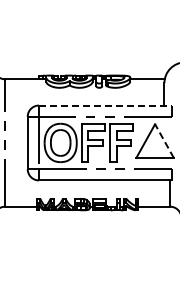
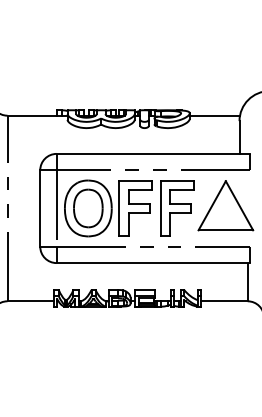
line: (105, 105) -> (153, 153), dashed -> solid
line: (164, 140) -> (239, 204), dashed -> solid

